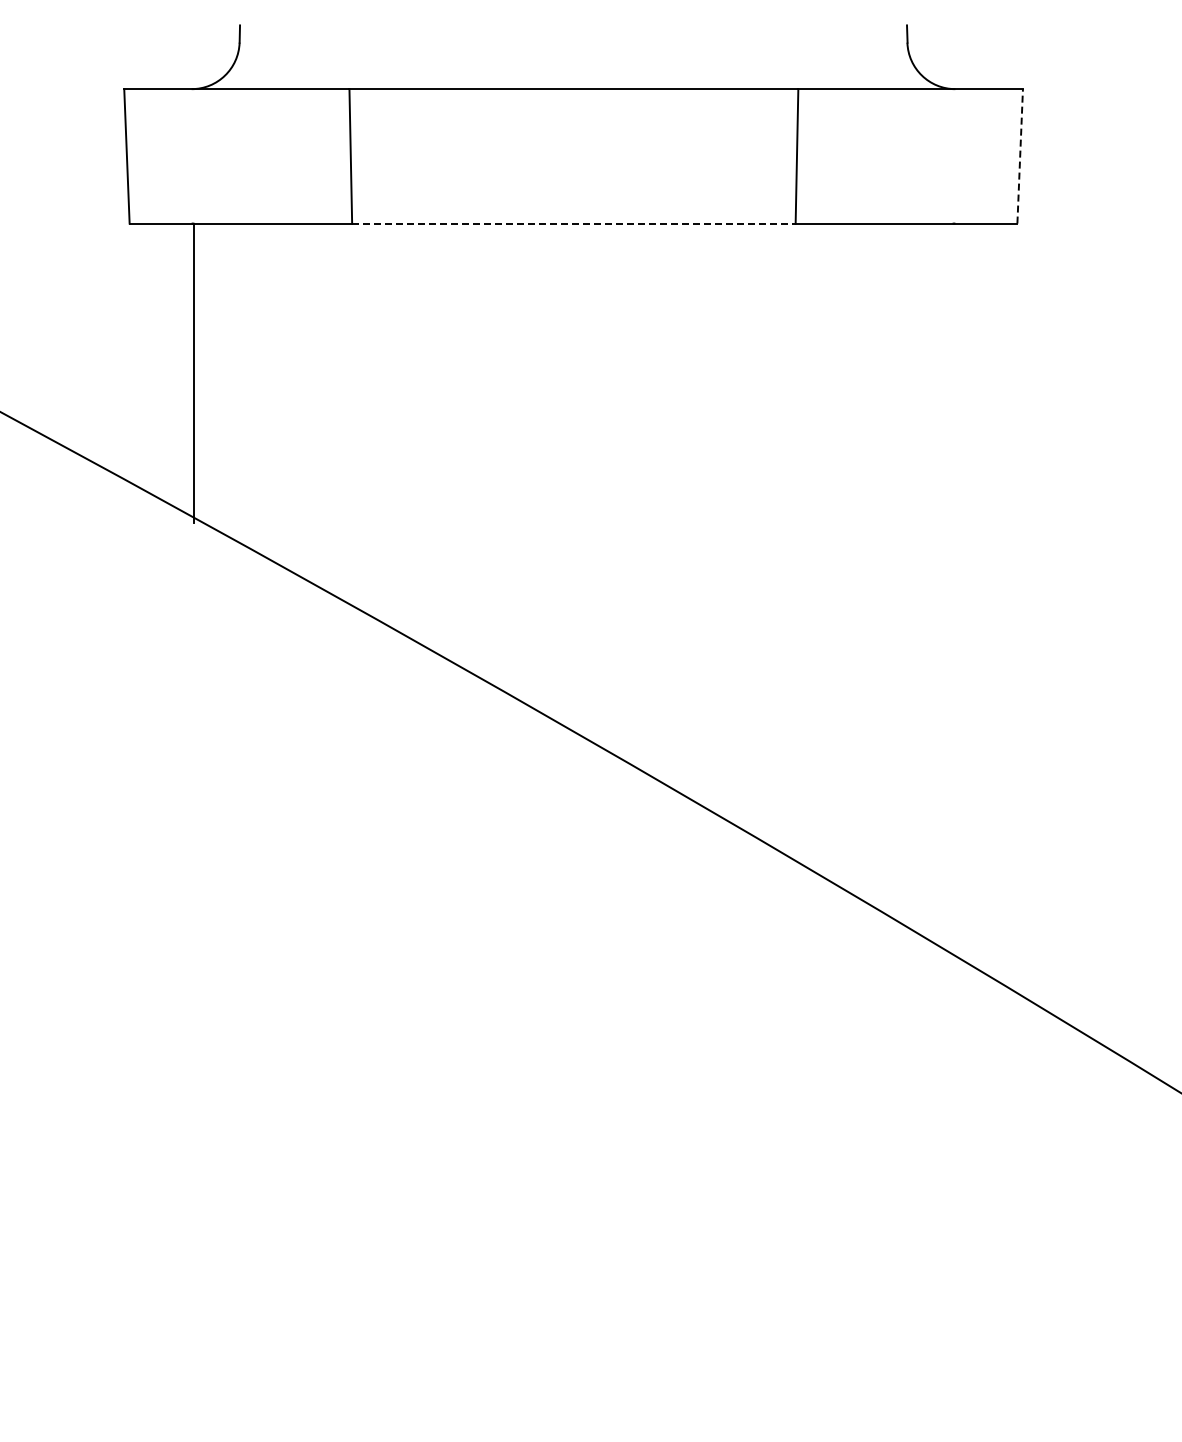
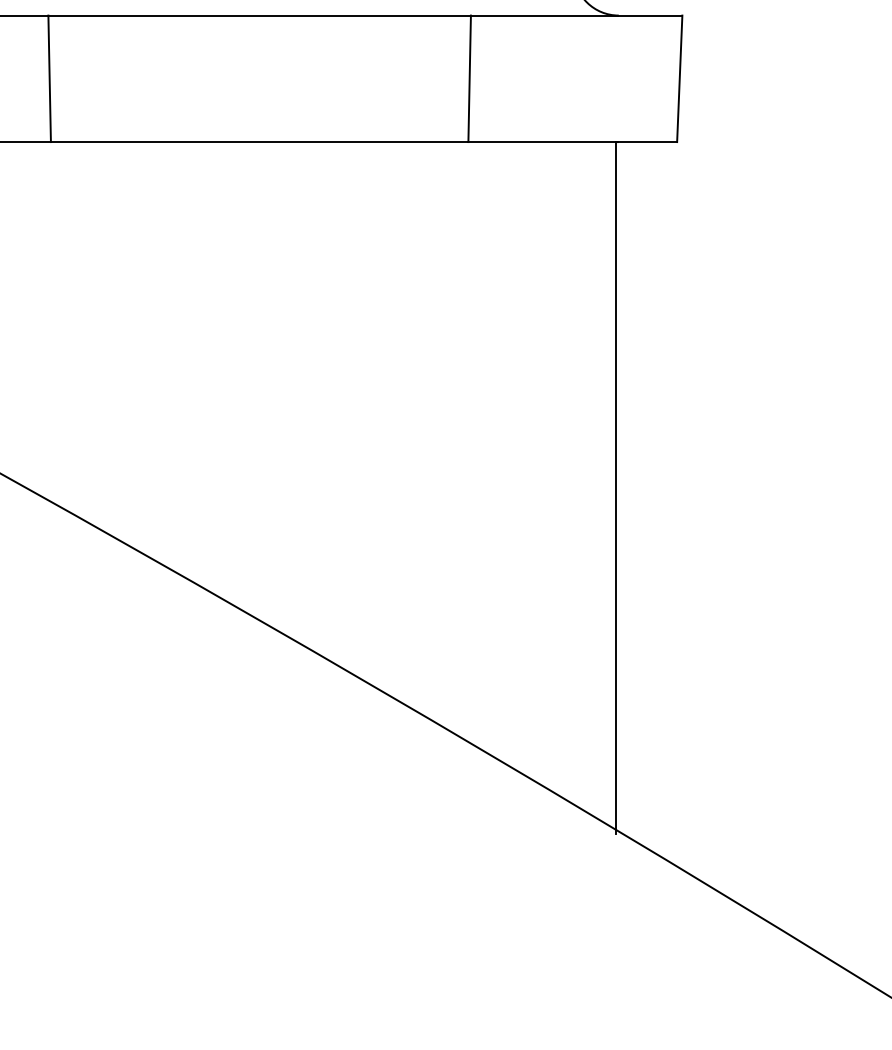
line: (1020, 155) -> (680, 78), dashed -> solid
line: (573, 223) -> (259, 142), dashed -> solid
line: (952, 590) -> (616, 487), added

